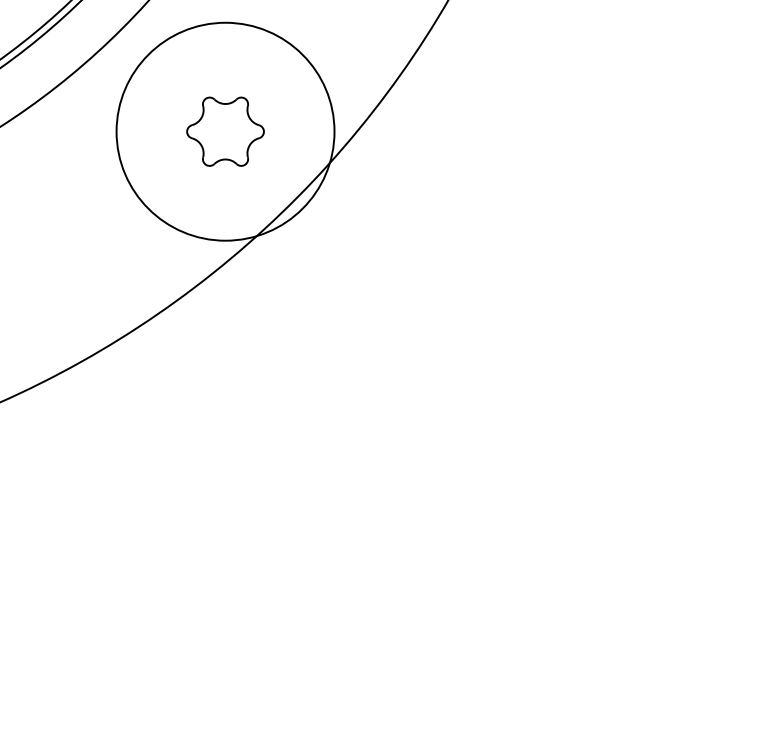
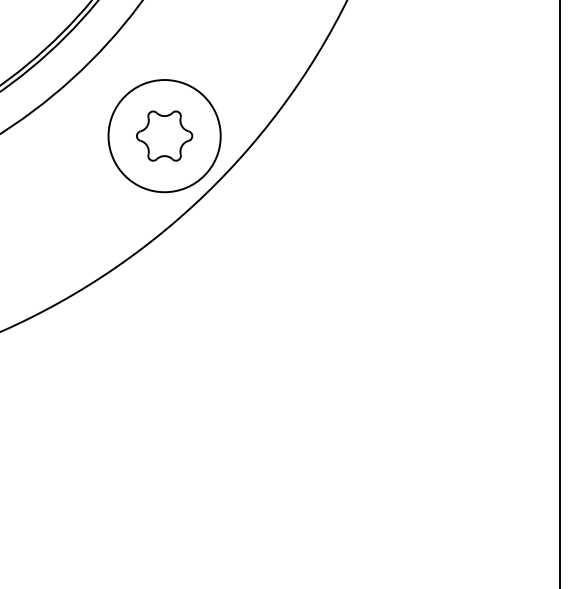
circle: (225, 132) -> (164, 136), size x0.71

